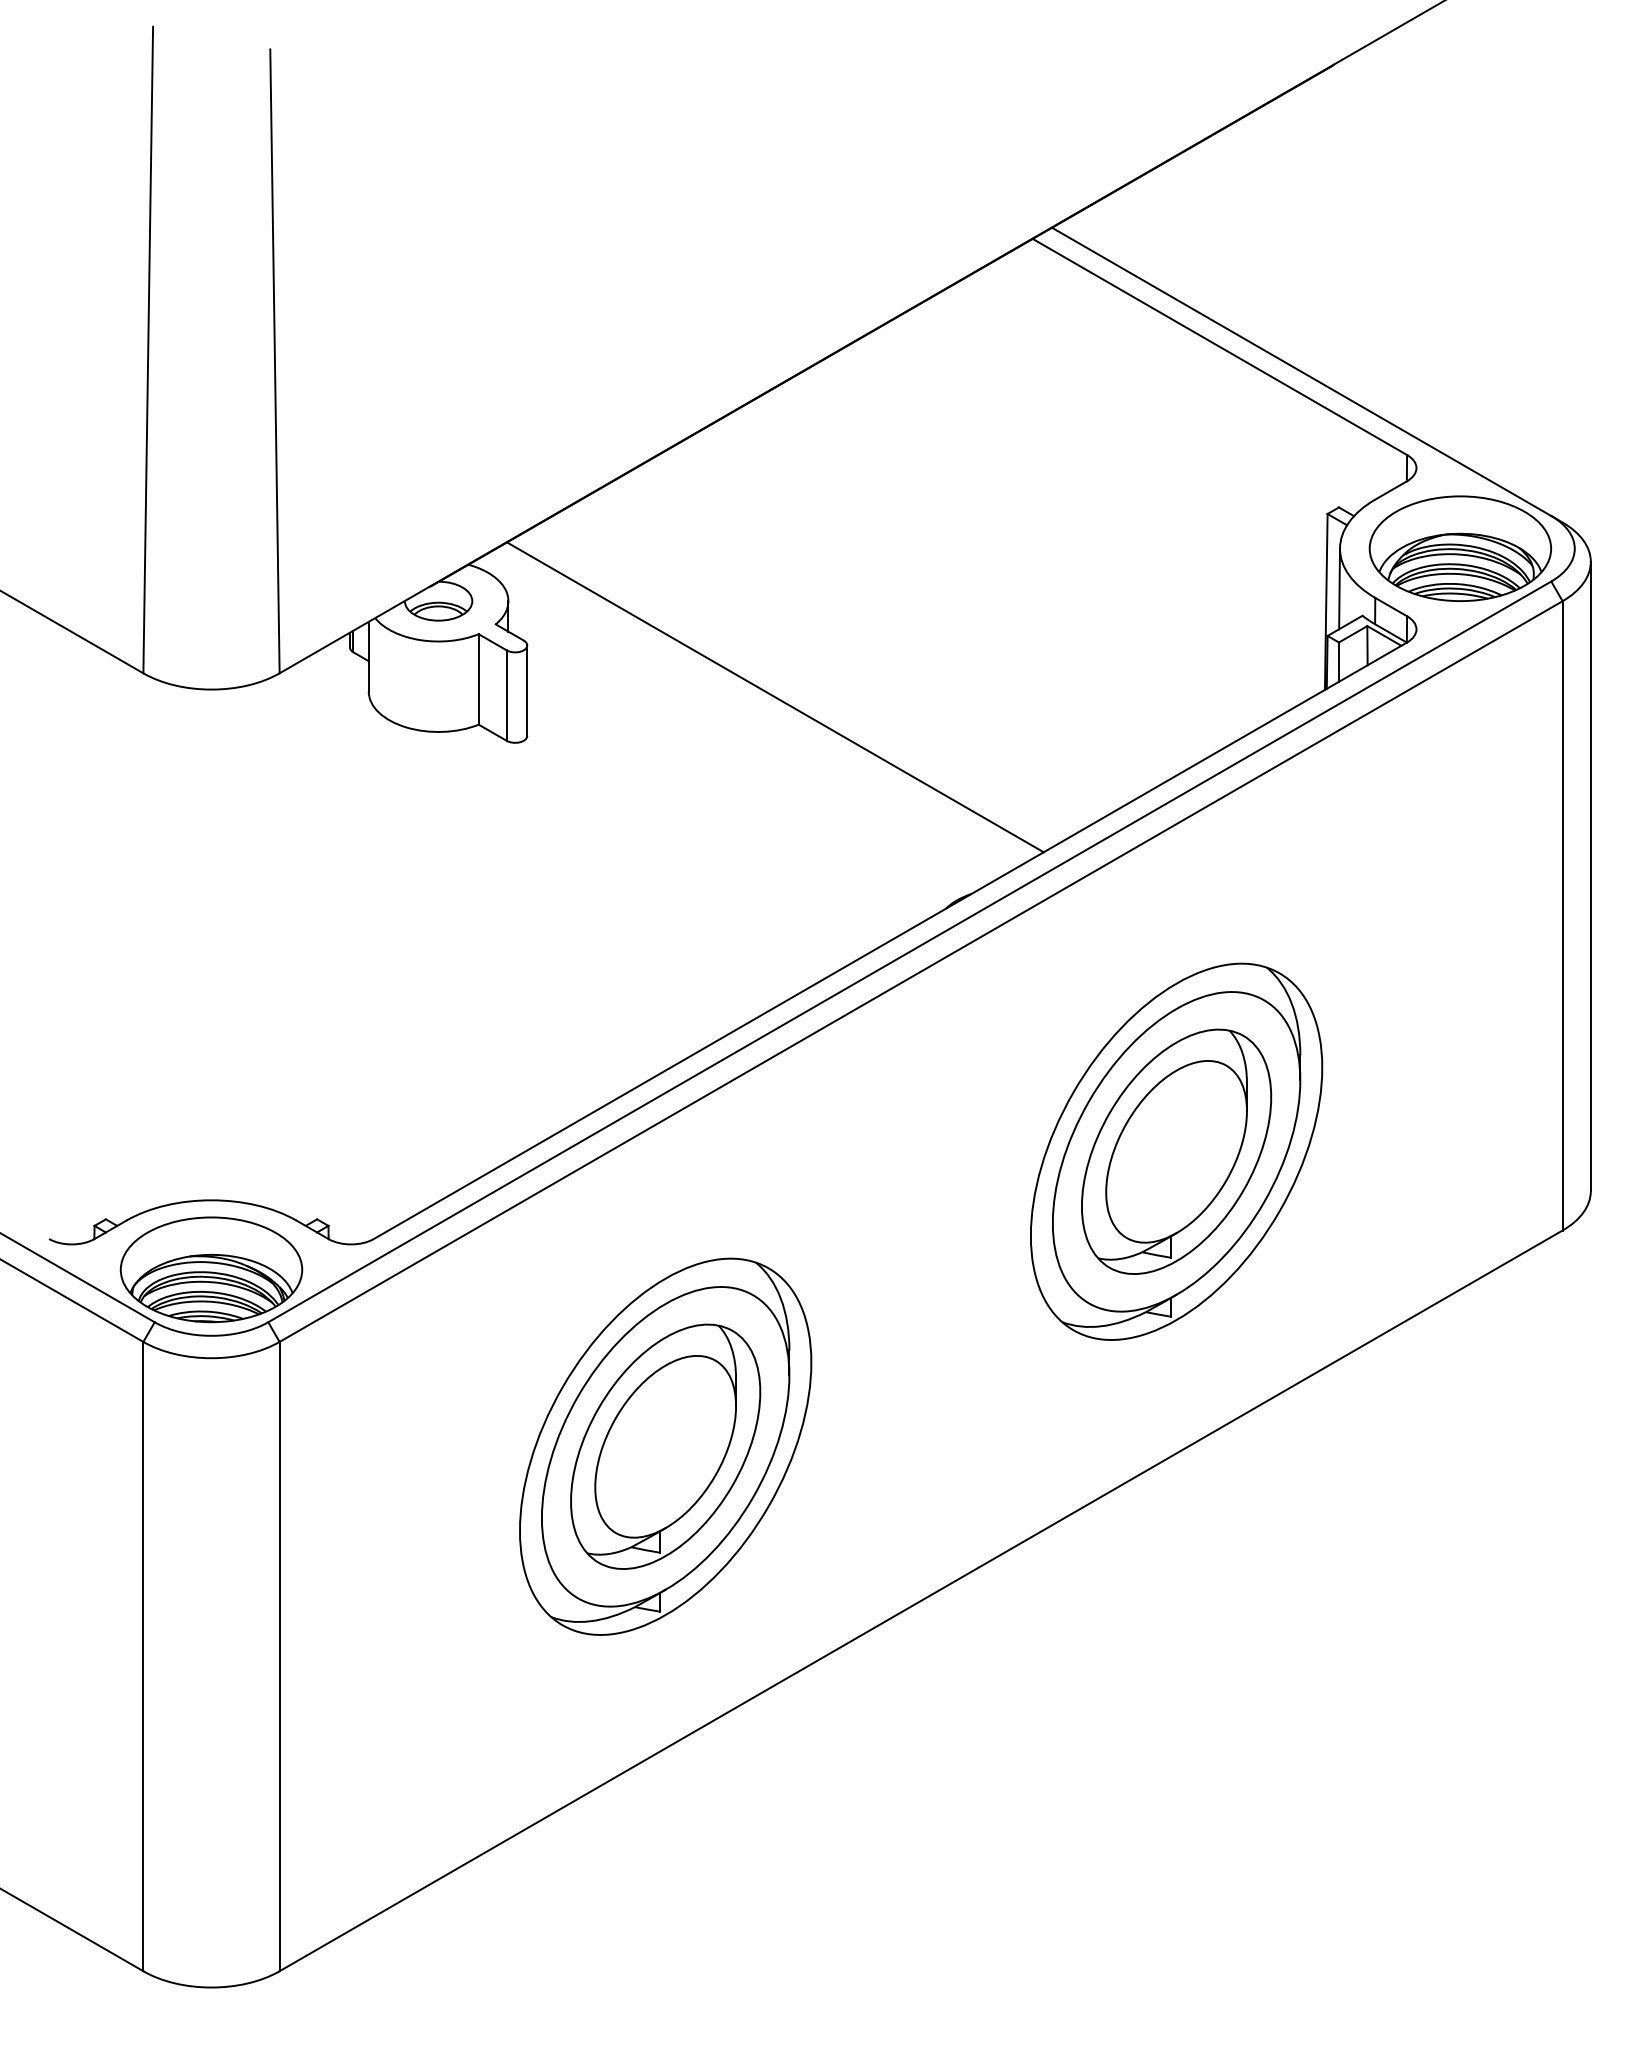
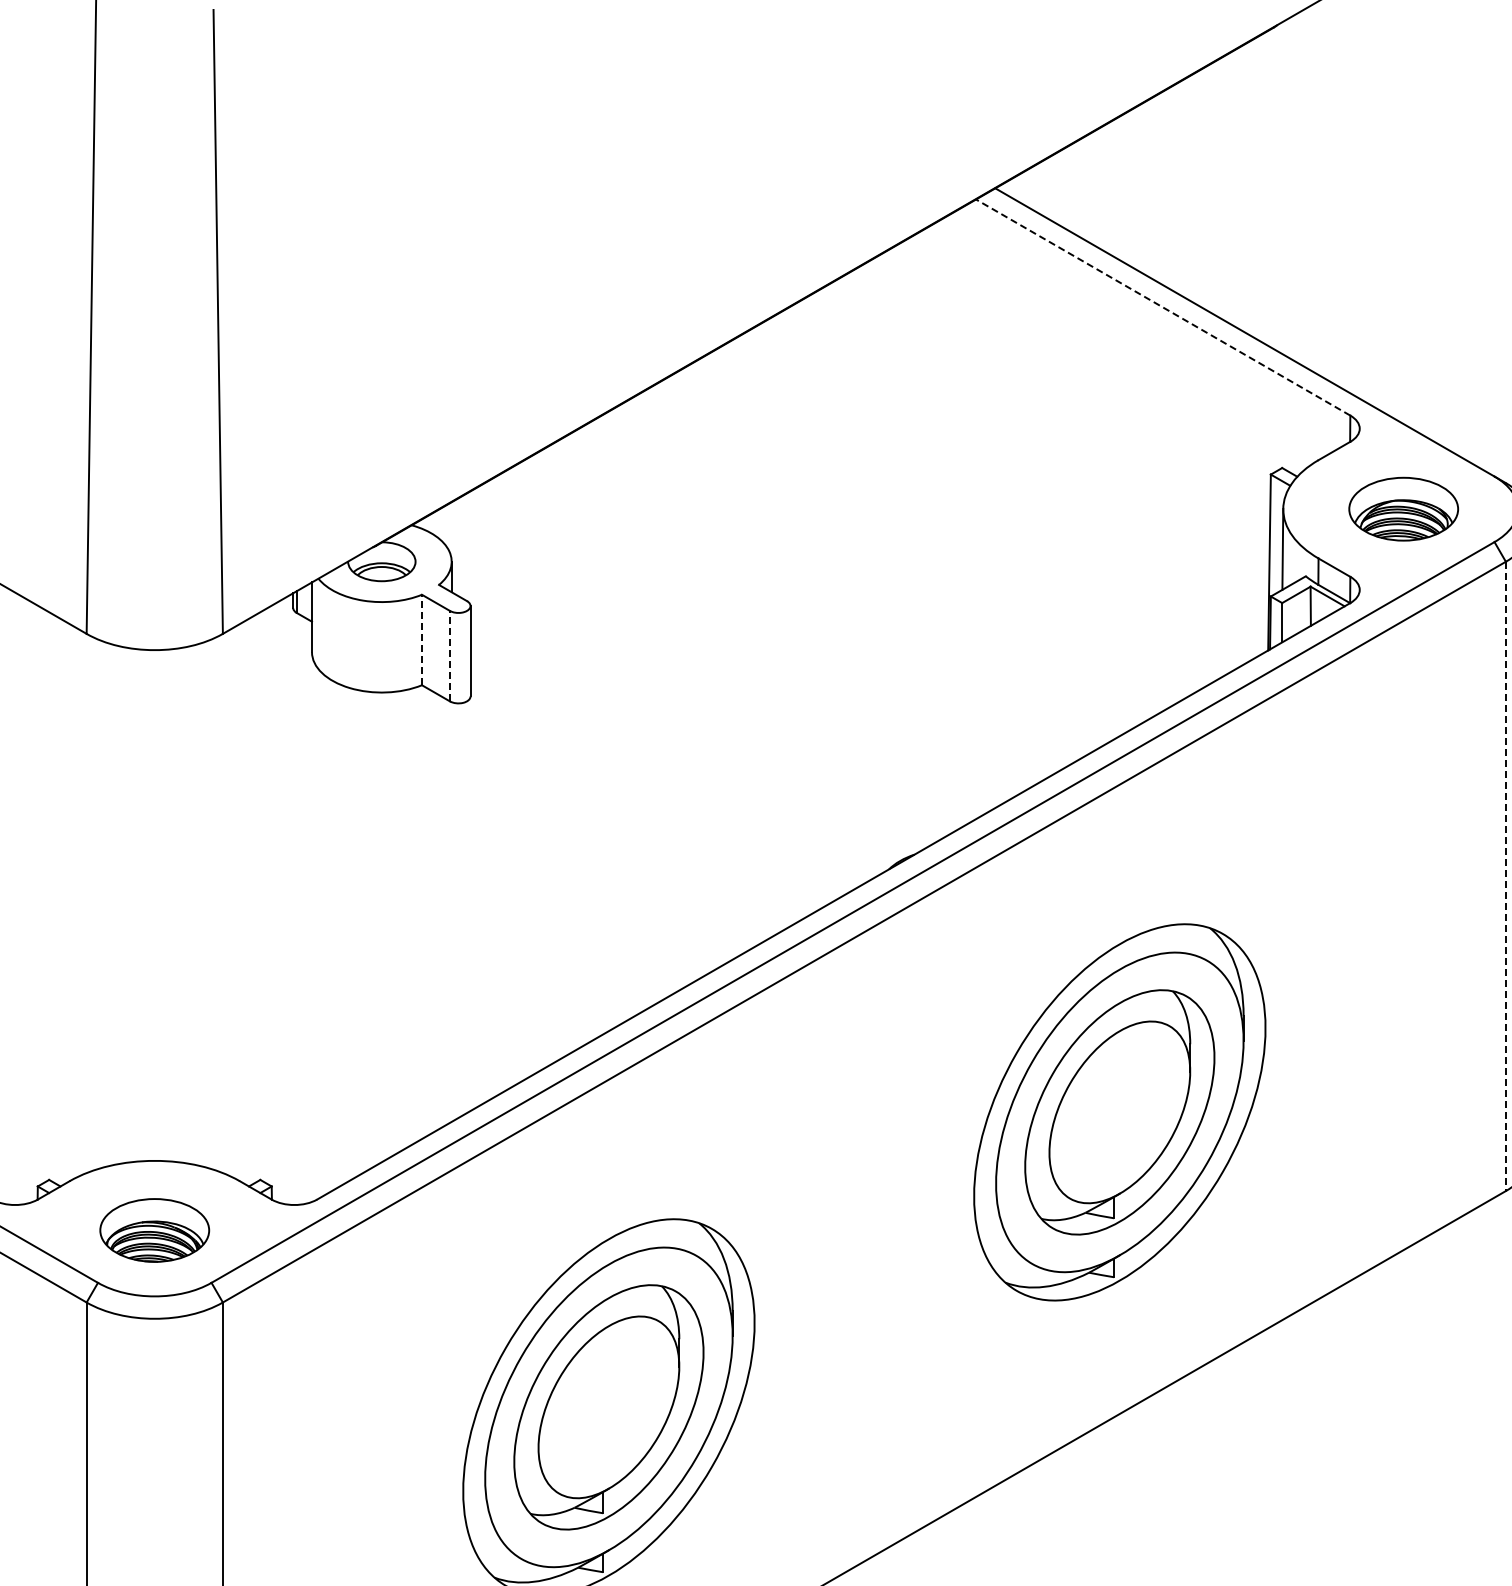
line: (1219, 346) -> (1162, 307), solid -> dashed
part: (1460, 548) -> (1403, 509), size x0.6
line: (478, 678) -> (421, 639), solid -> dashed
line: (506, 695) -> (449, 656), solid -> dashed
line: (775, 697) -> (718, 658), removed
line: (1562, 915) -> (1505, 876), solid -> dashed
part: (211, 1269) -> (154, 1230), size x0.6

